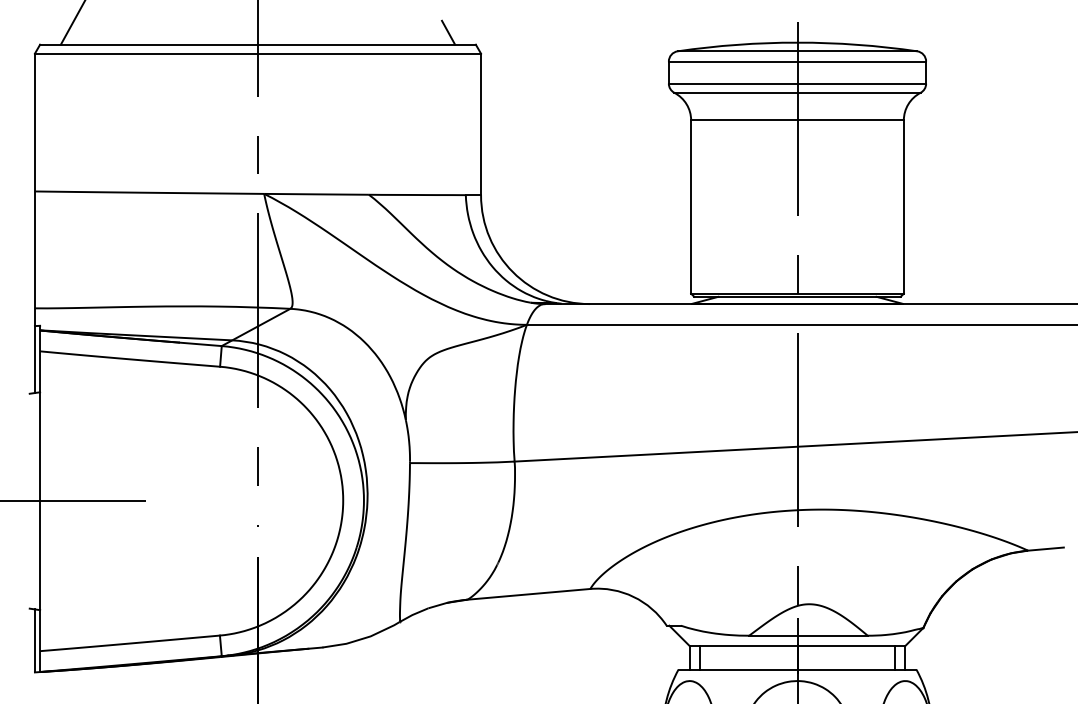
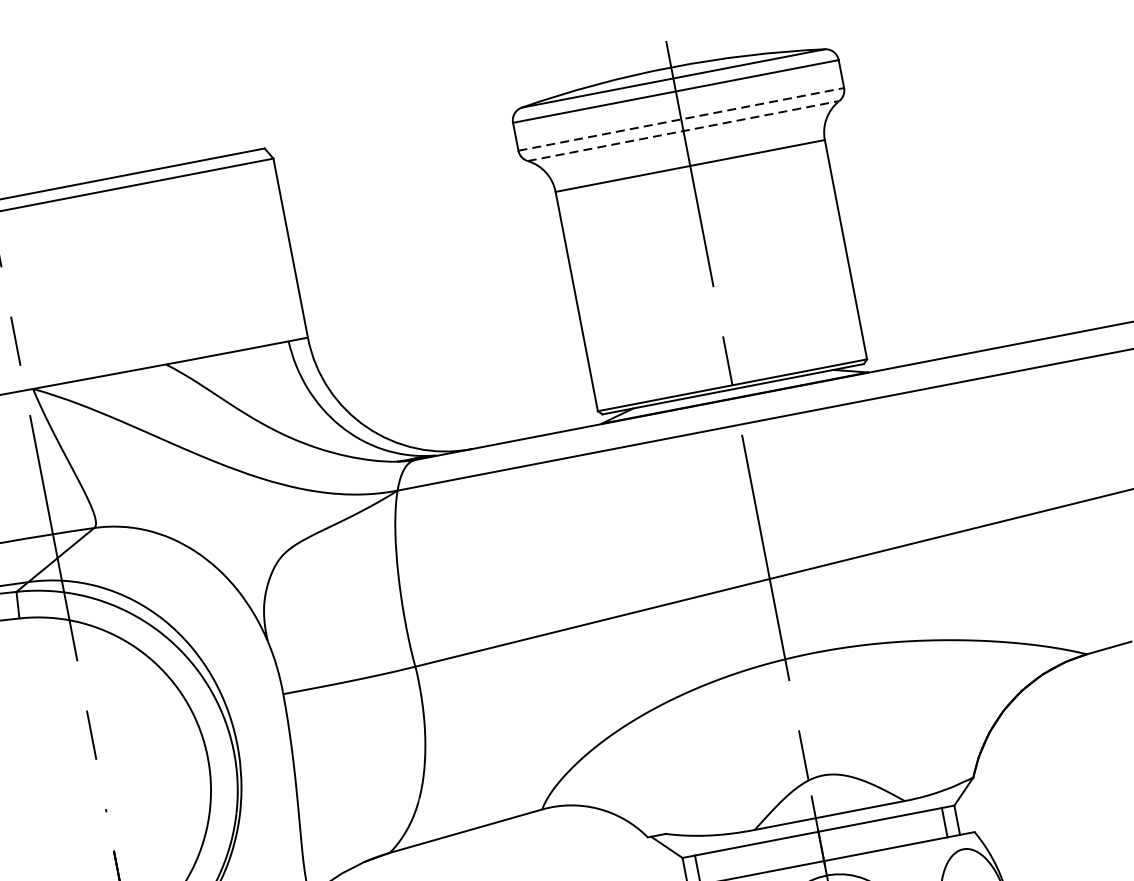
line: (448, 32) -> (227, 139), removed
line: (797, 83) -> (681, 119), solid -> dashed
line: (797, 92) -> (683, 130), solid -> dashed

